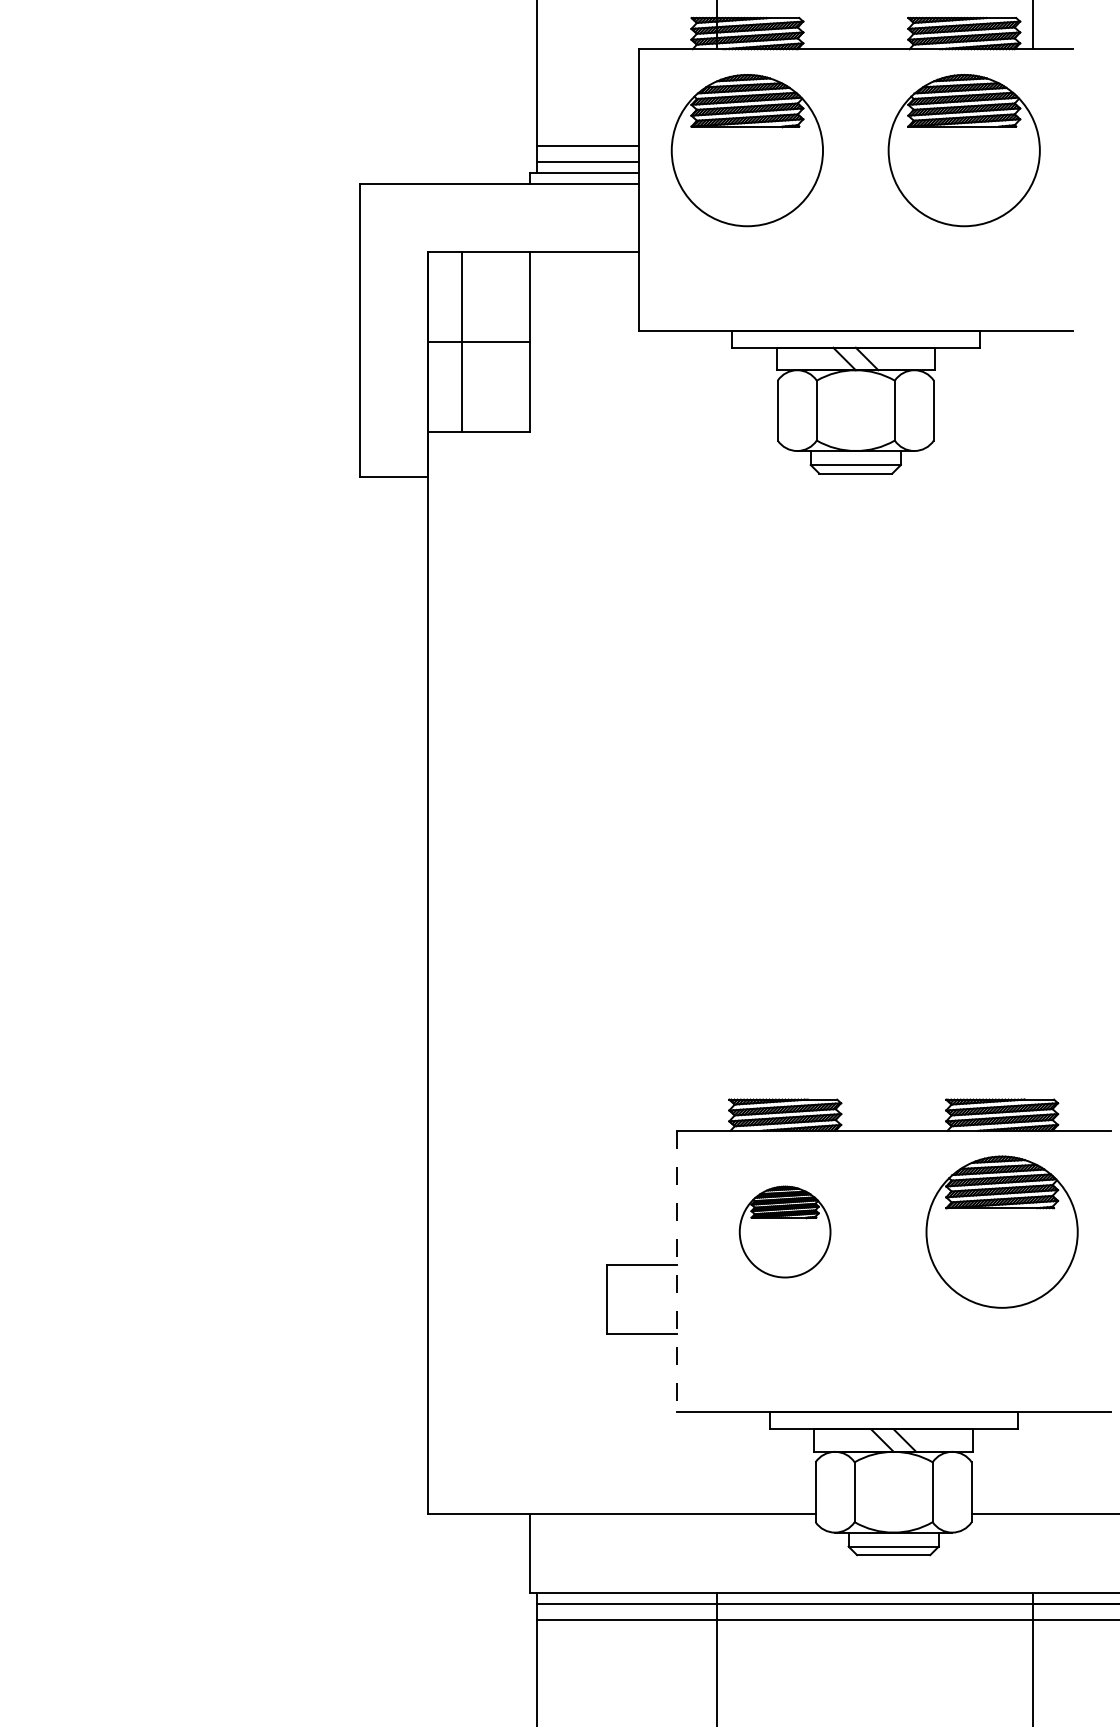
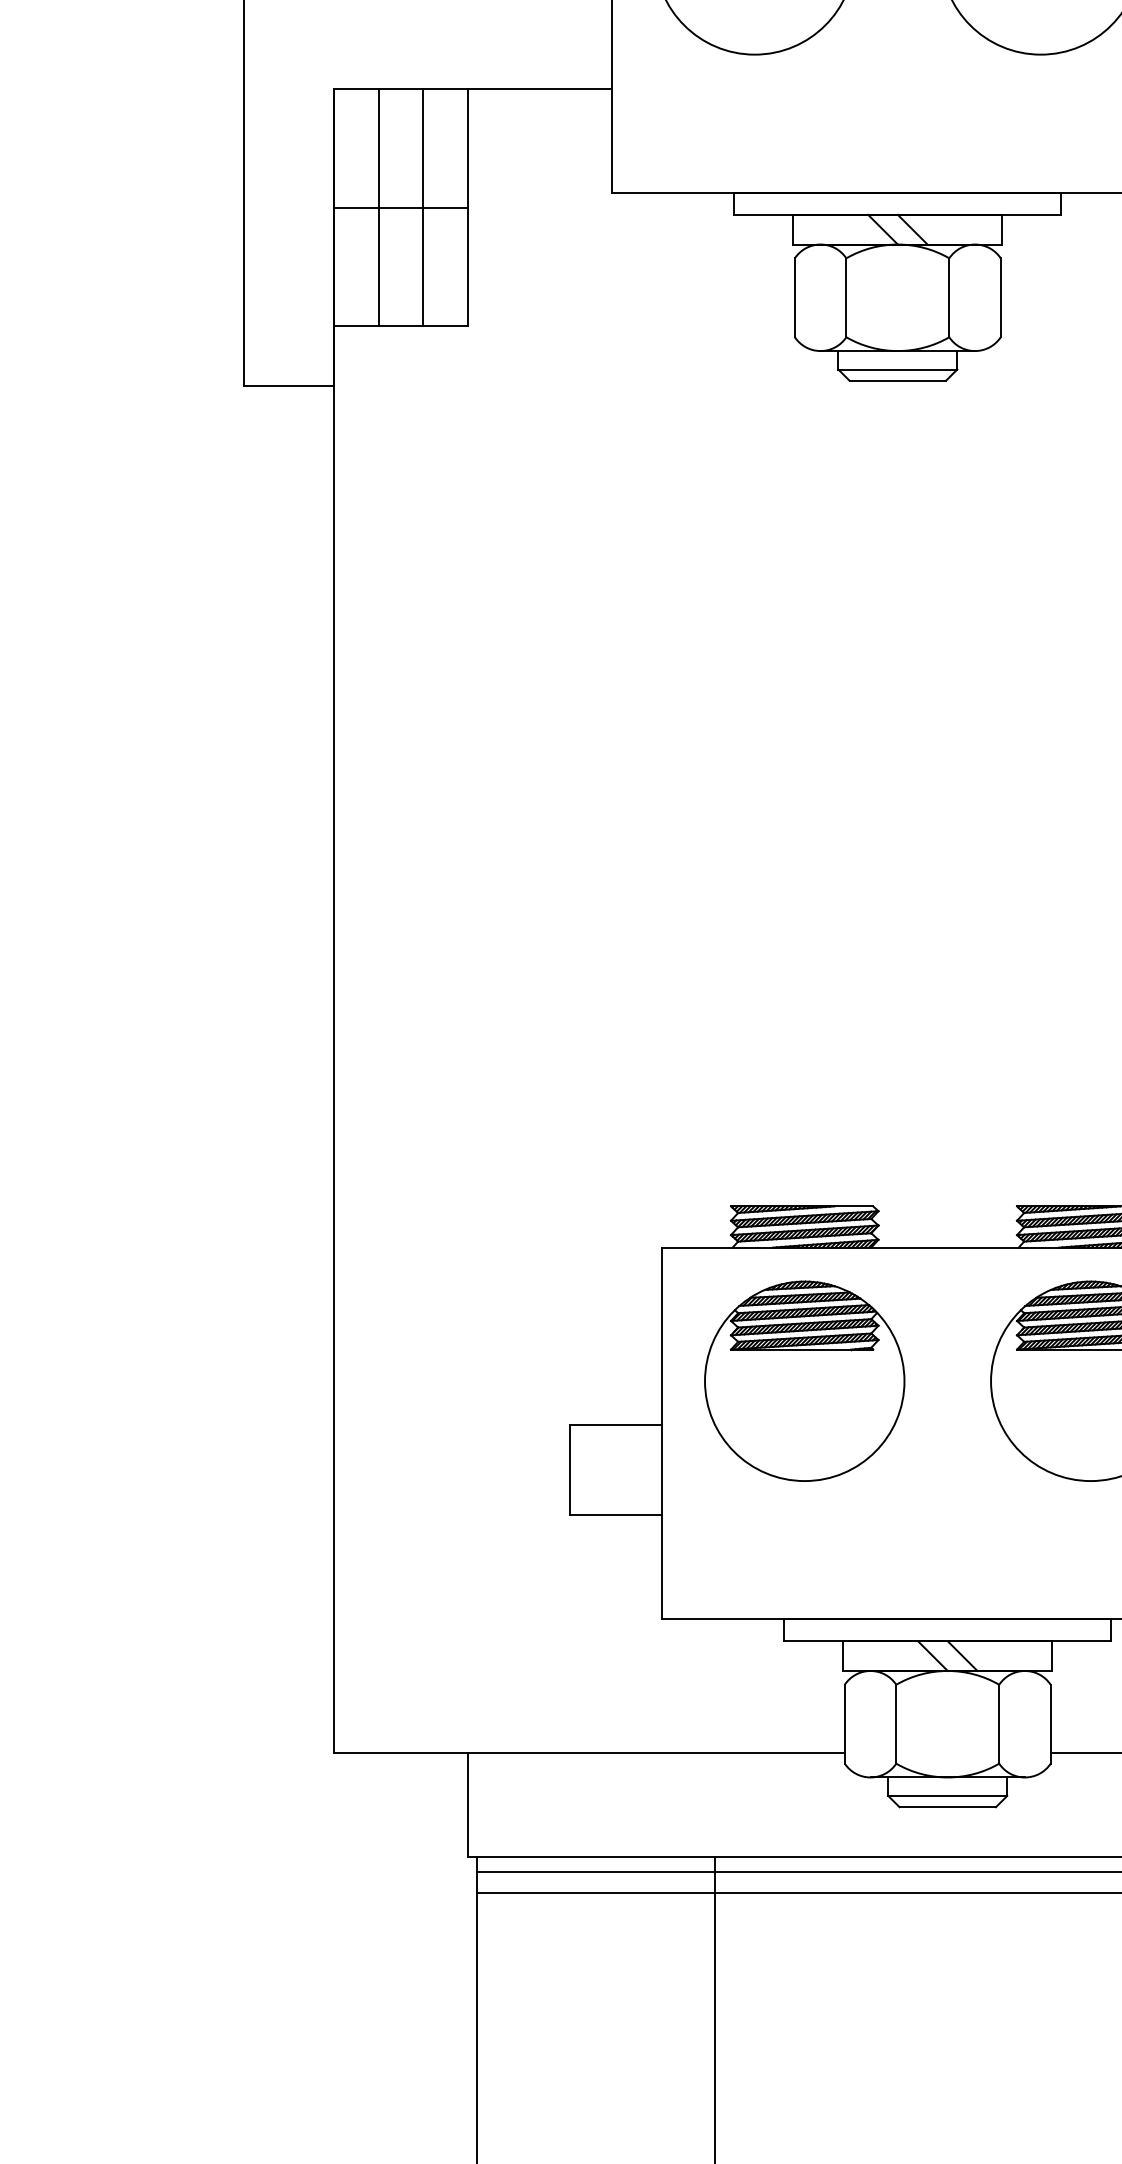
line: (495, 342) -> (422, 207), added
part: (784, 1231) -> (803, 1380), size x1.67
line: (676, 1271) -> (661, 1433), dashed -> solid

